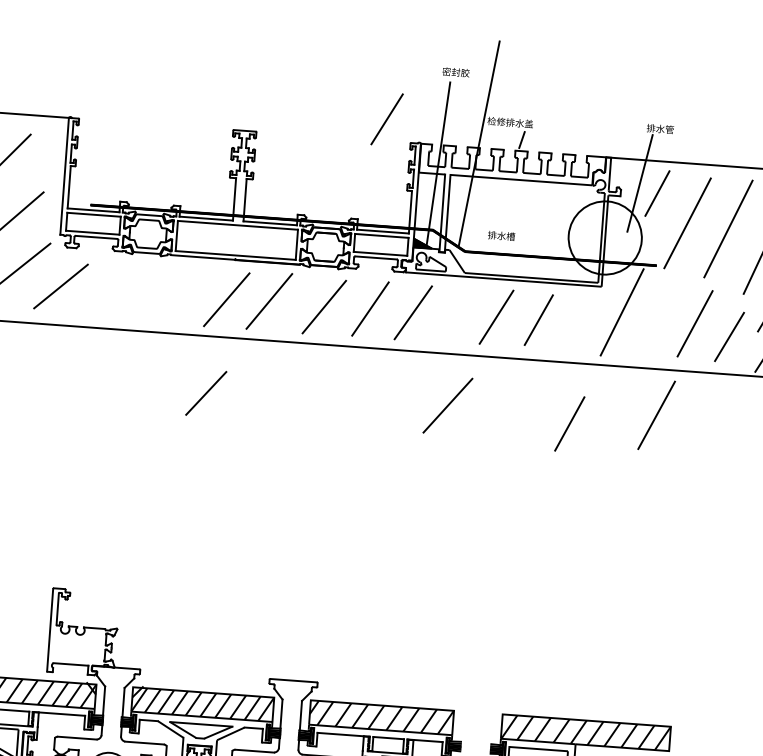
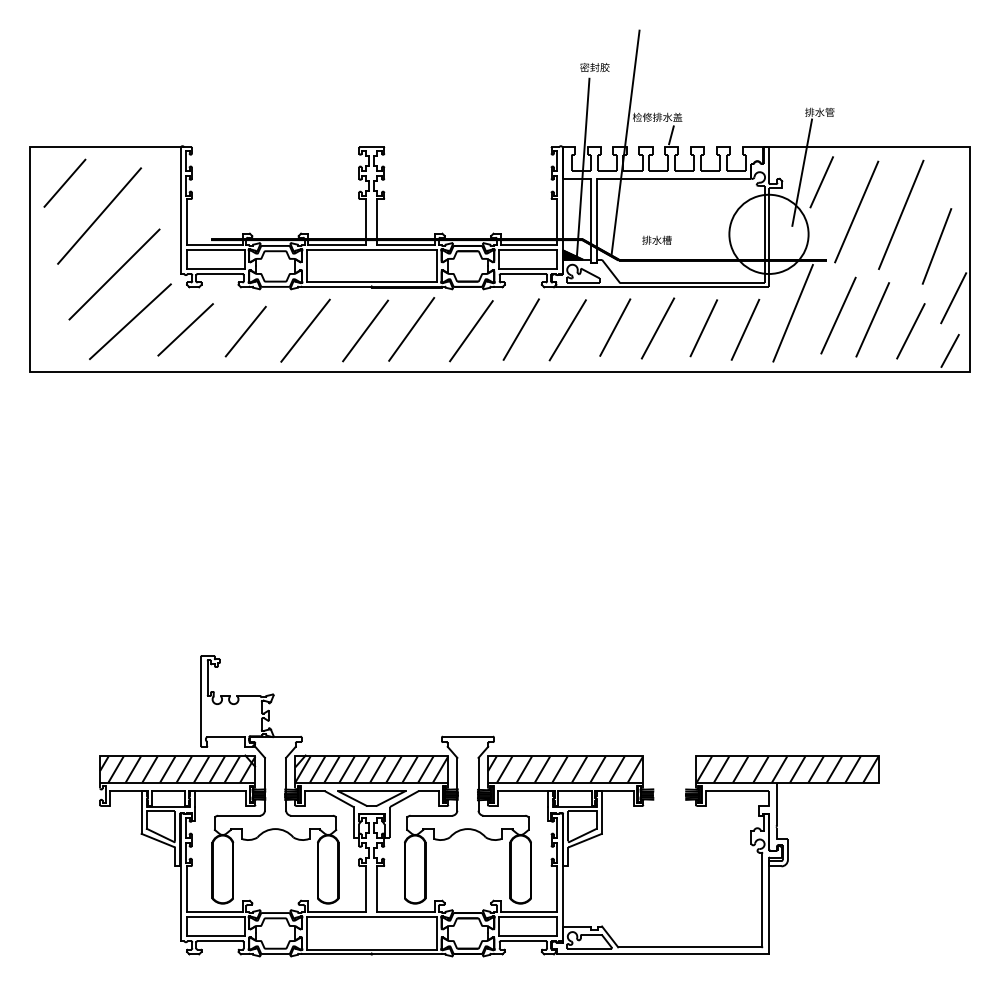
line: (387, 119) -> (615, 327), moved
line: (205, 393) -> (245, 331), moved
line: (447, 405) -> (305, 330), moved
line: (656, 415) -> (838, 315), moved
line: (569, 423) -> (745, 329), moved

